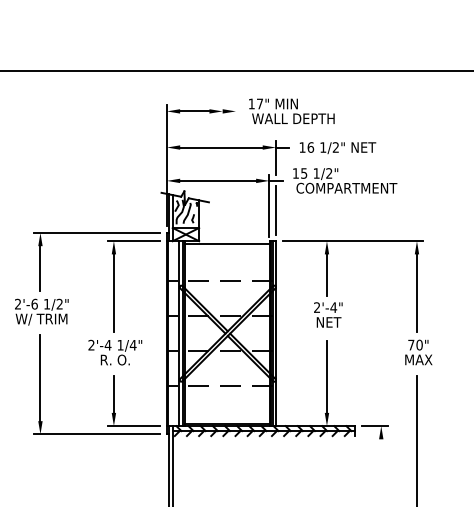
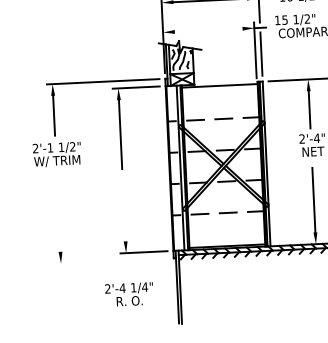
line: (218, 180) -> (209, 29), removed
text: (34, 303) -> (50, 147), 2'-6 -> 2'-1
text: (115, 352) -> (129, 294), moved
line: (40, 378) -> (58, 213), removed
line: (113, 394) -> (124, 225), removed
line: (97, 434) -> (111, 261), removed

